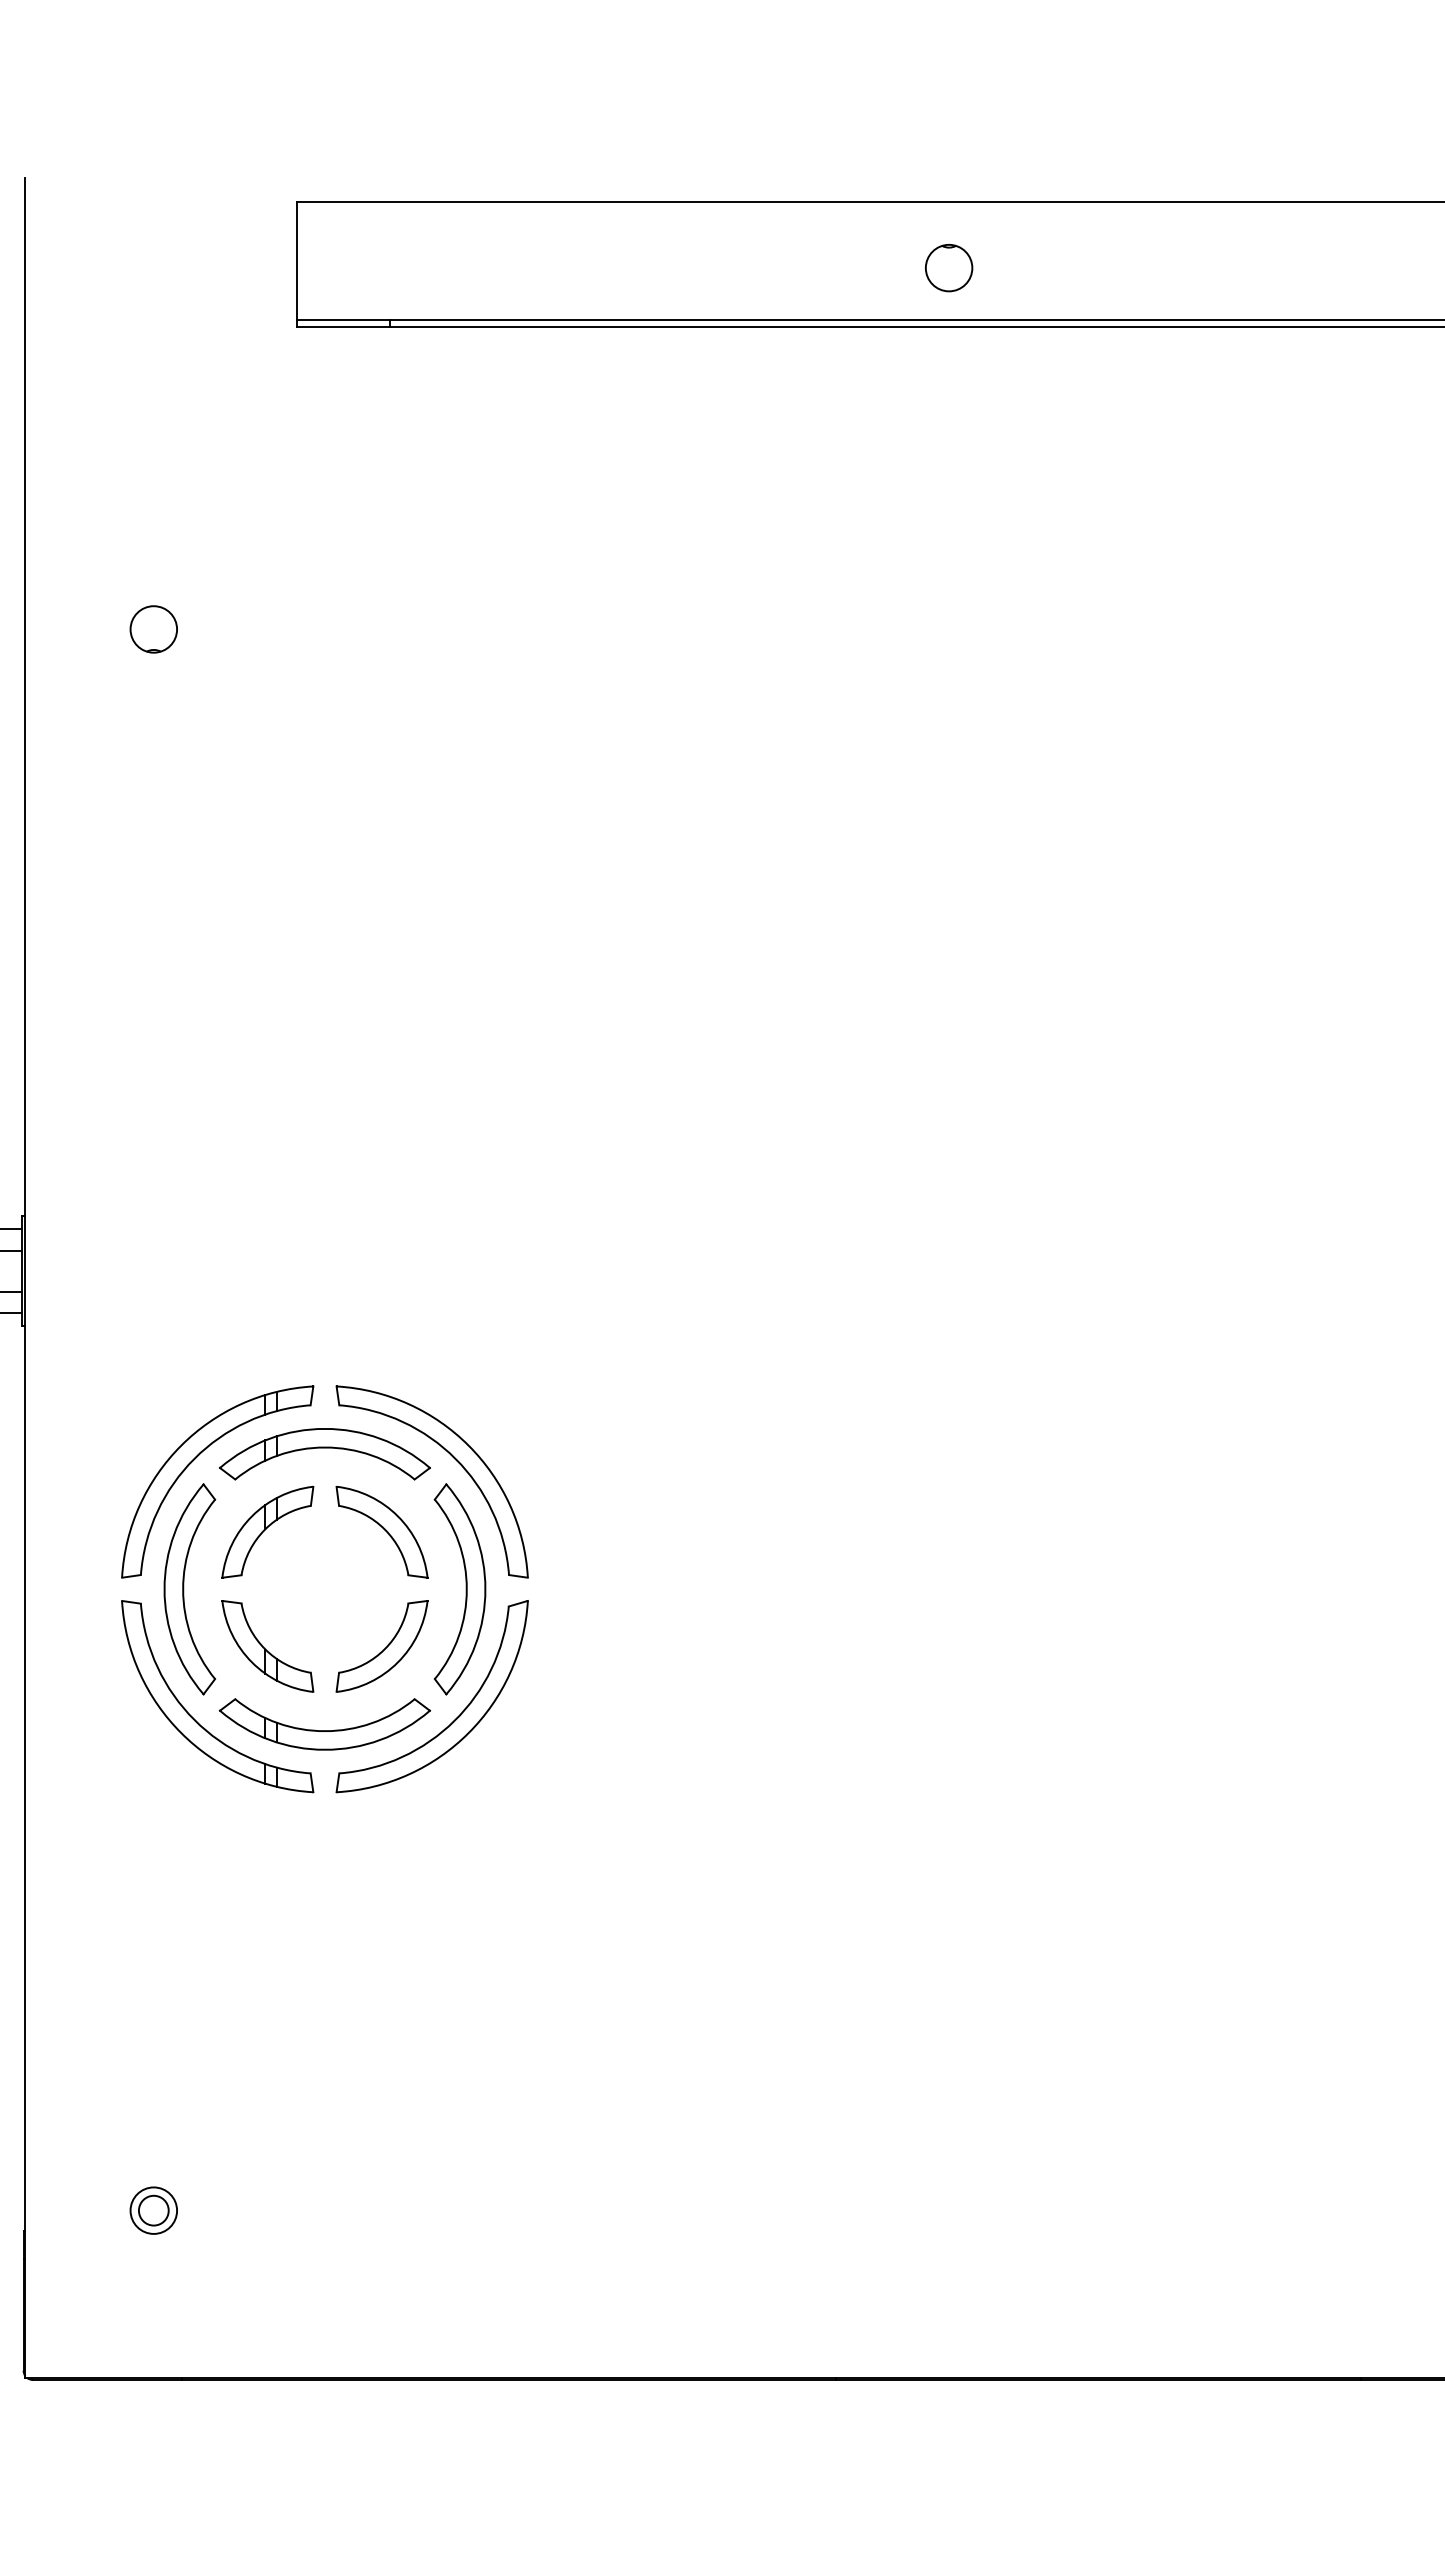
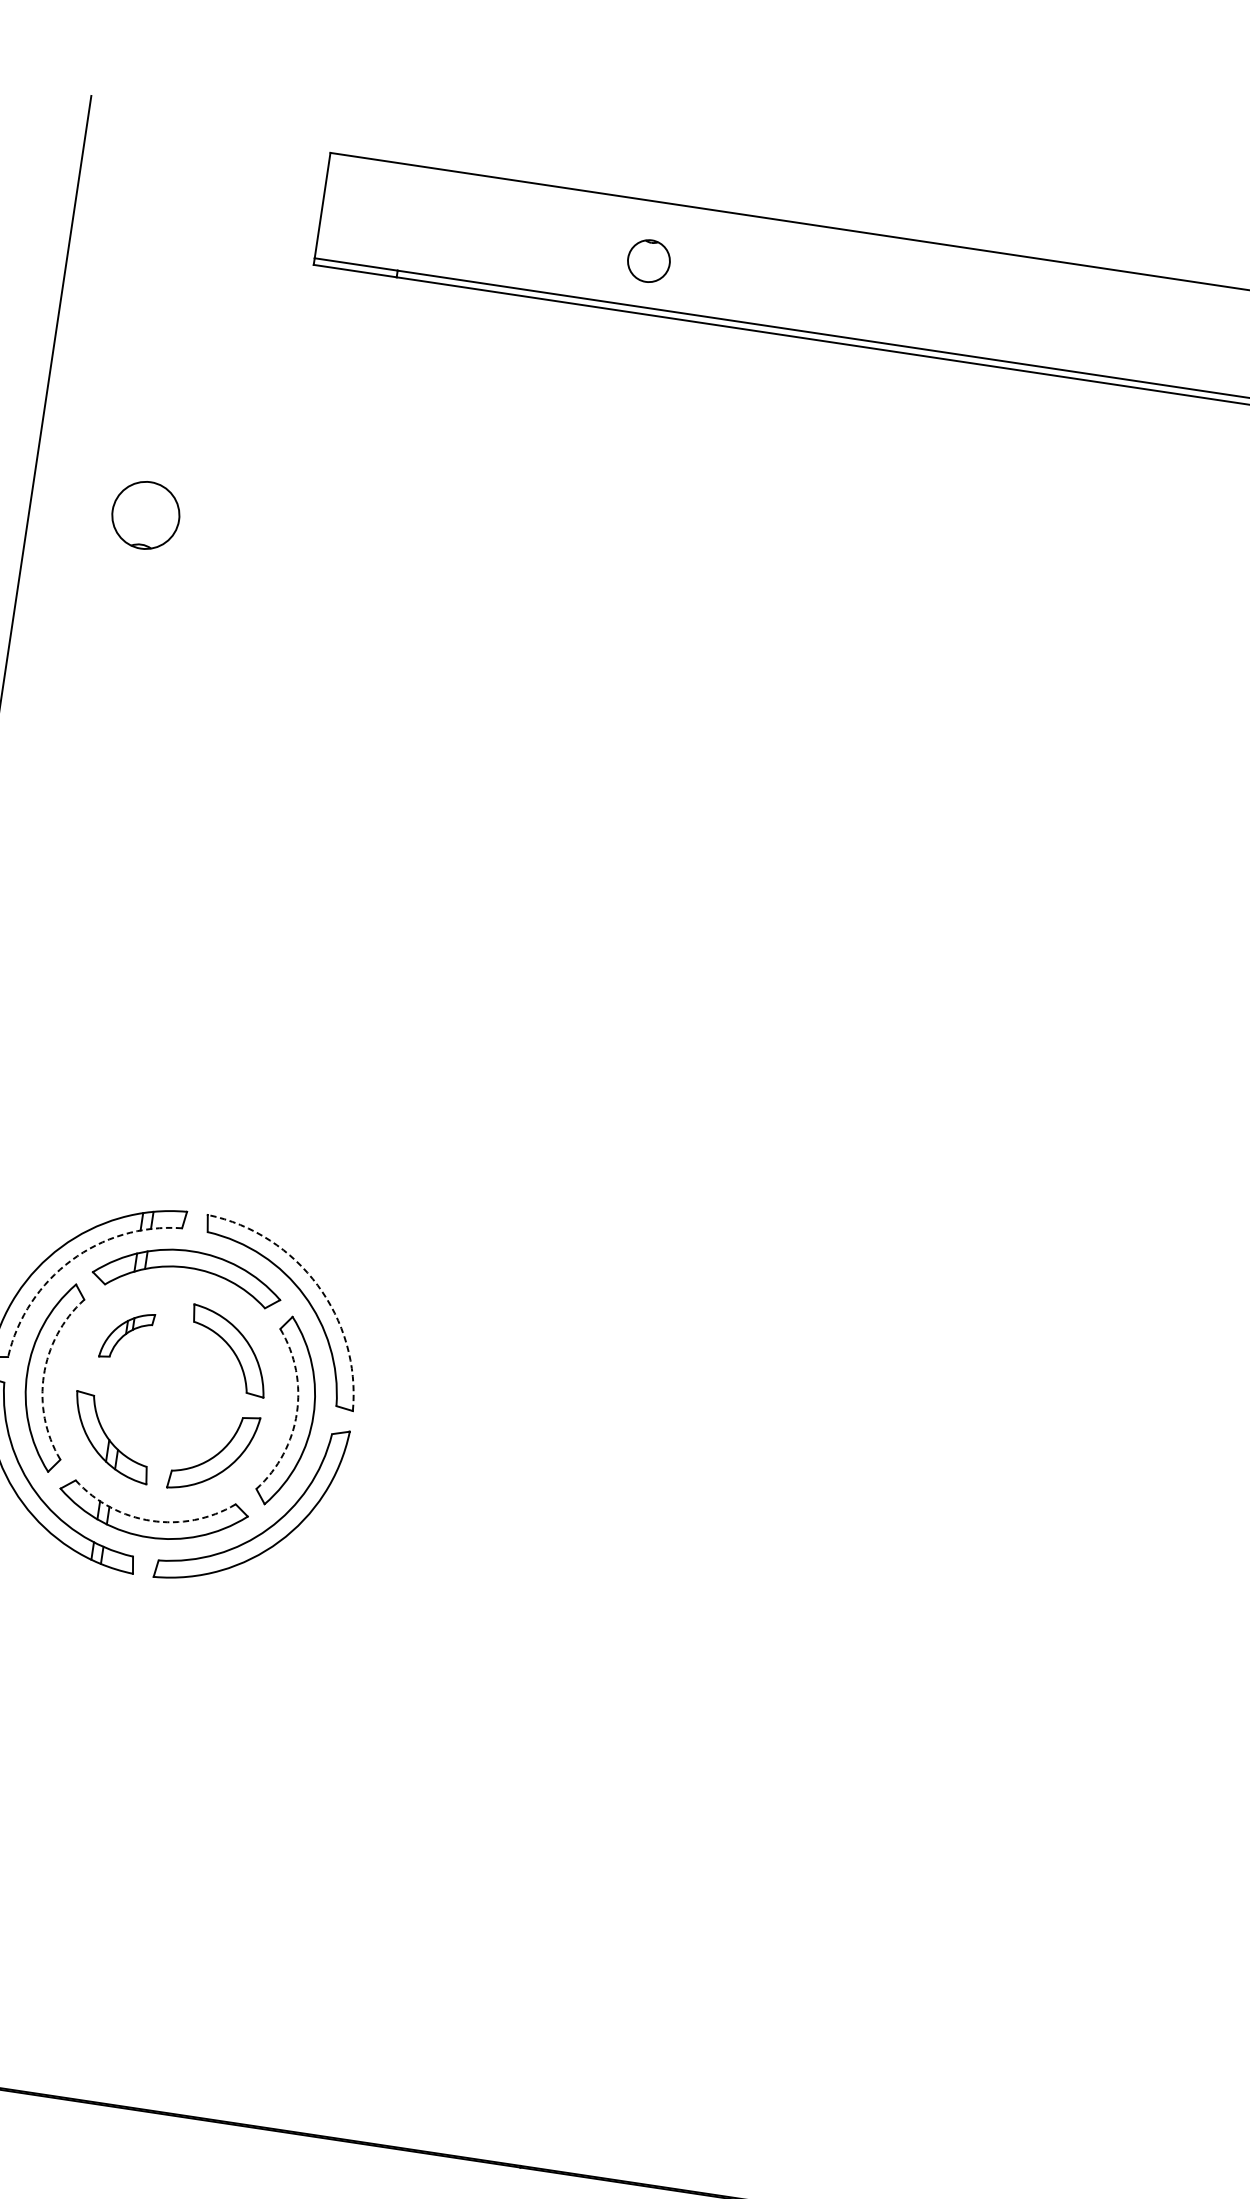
part: (949, 268) -> (649, 261), moved
part: (153, 629) -> (145, 515), size x1.6
arc: (468, 1445) -> (317, 1285), solid -> dashed
arc: (194, 1458) -> (71, 1260), solid -> dashed
part: (267, 1531) -> (126, 1335), size x0.6
arc: (183, 1589) -> (44, 1375), solid -> dashed
arc: (466, 1589) -> (296, 1413), solid -> dashed
arc: (324, 1731) -> (151, 1521), solid -> dashed

